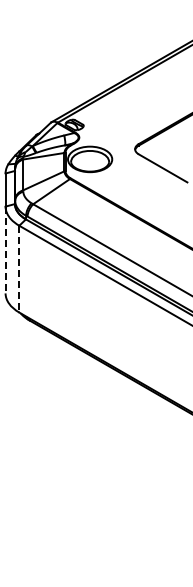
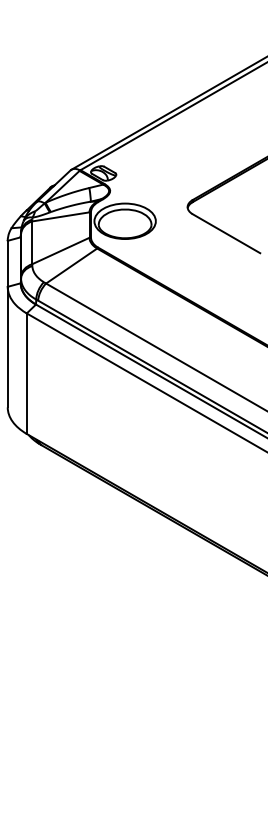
line: (5, 250) -> (7, 347), dashed -> solid
line: (19, 269) -> (27, 374), dashed -> solid

